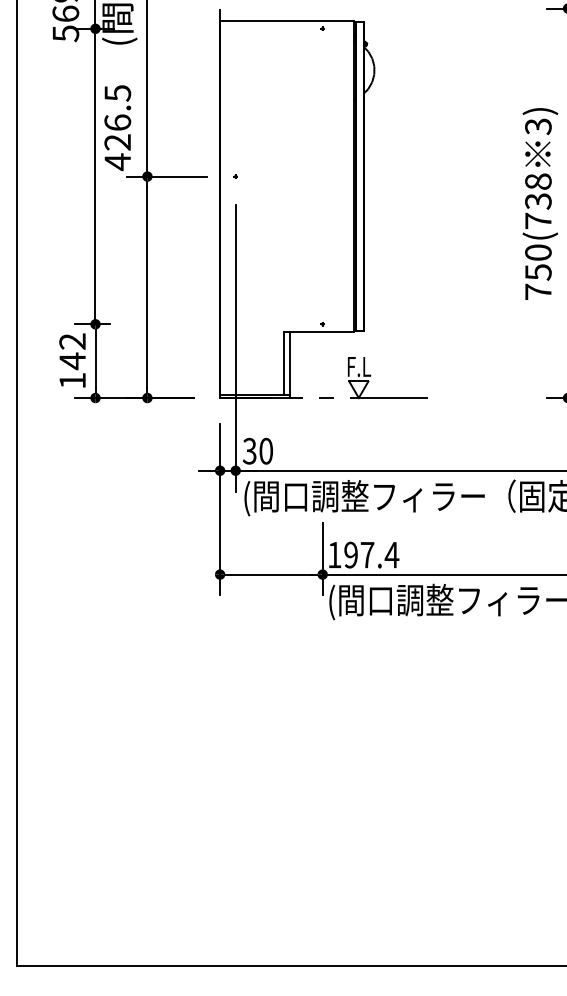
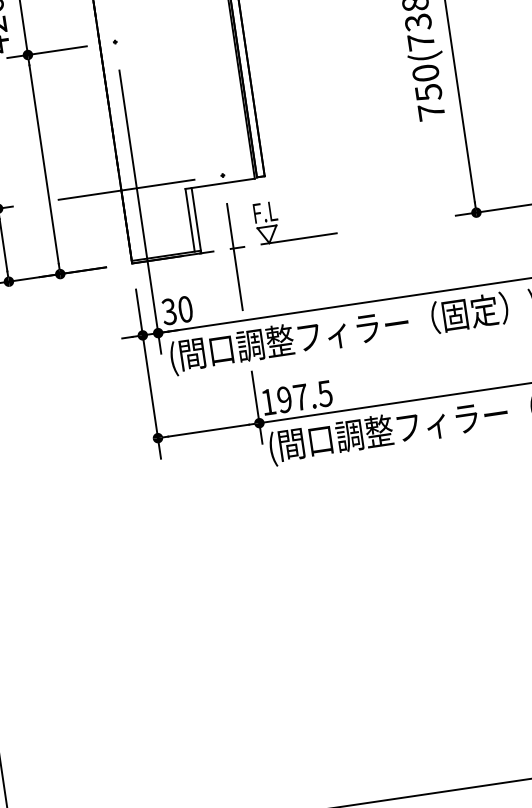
line: (224, 324) -> (125, 190), added
line: (322, 406) -> (234, 256), added
text: (391, 555) -> (324, 394), 197.4 -> 197.5

